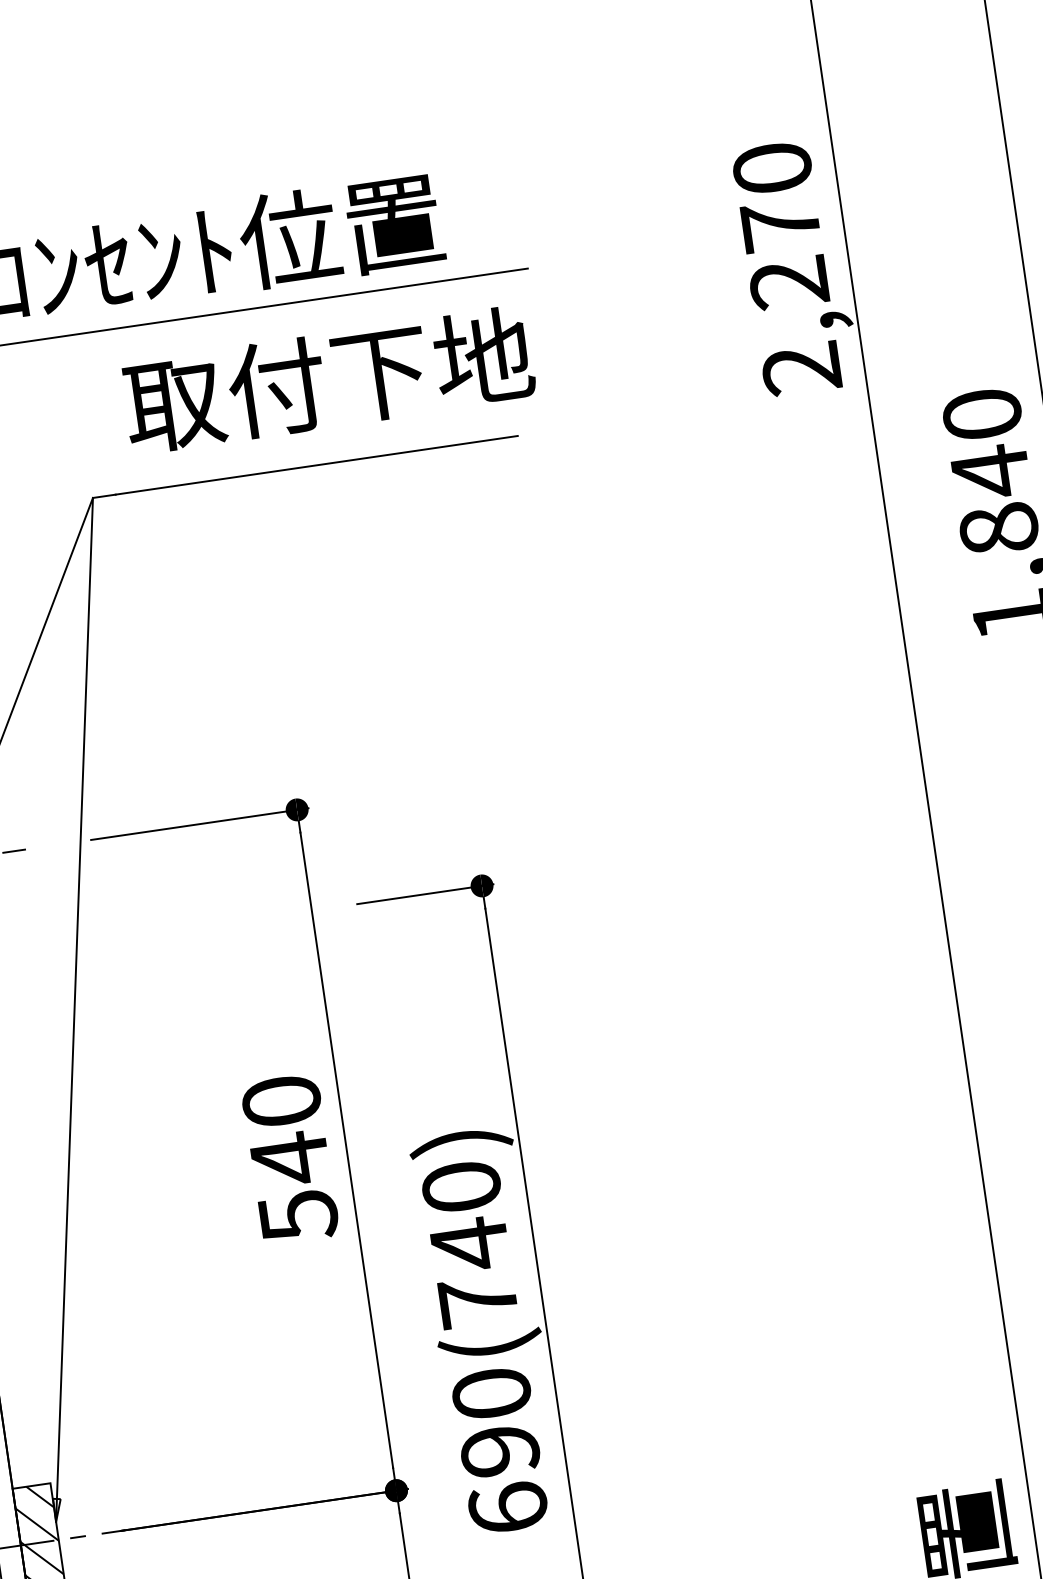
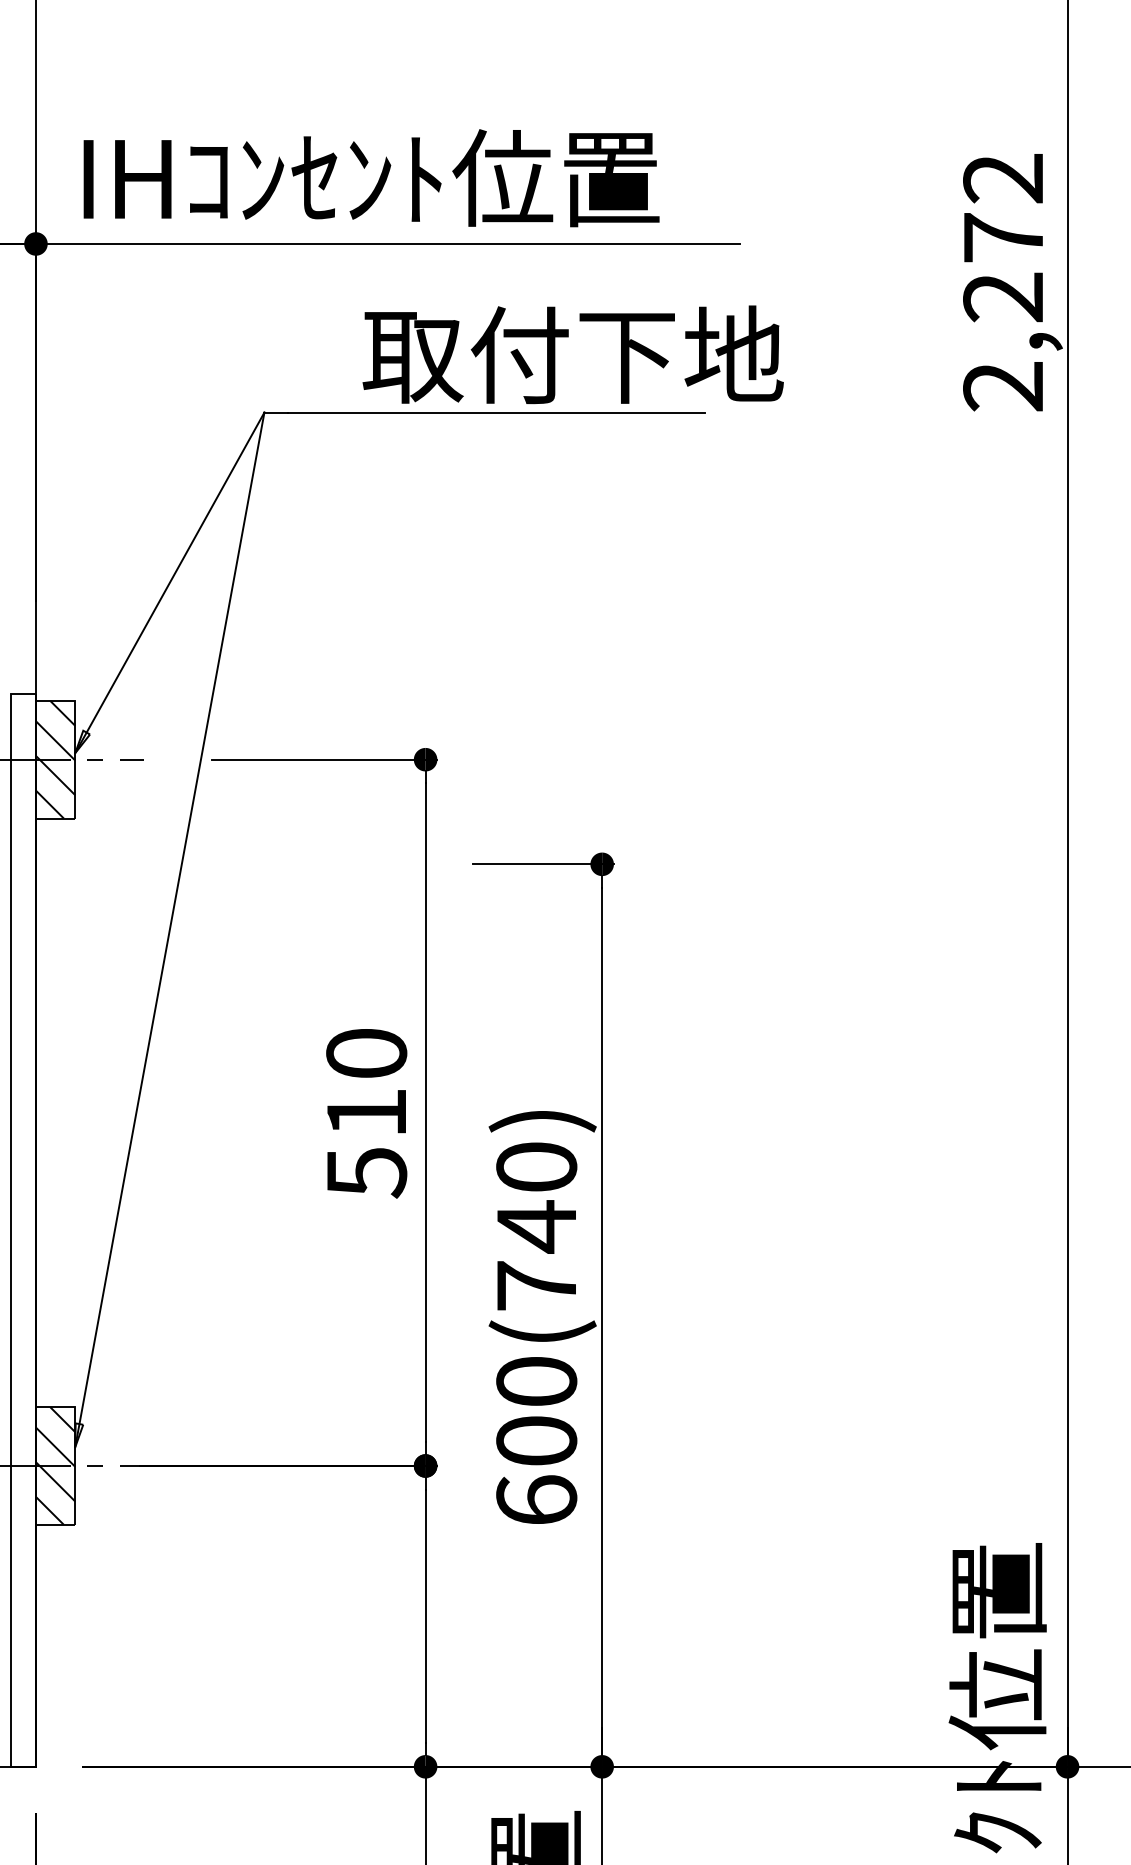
text: (772, 168) -> (1003, 178), 2,270 -> 2,272
text: (327, 379) -> (572, 354), moved
text: (289, 1159) -> (366, 1113), 540 -> 510
text: (499, 1450) -> (536, 1440), 690(740) -> 600(740)

